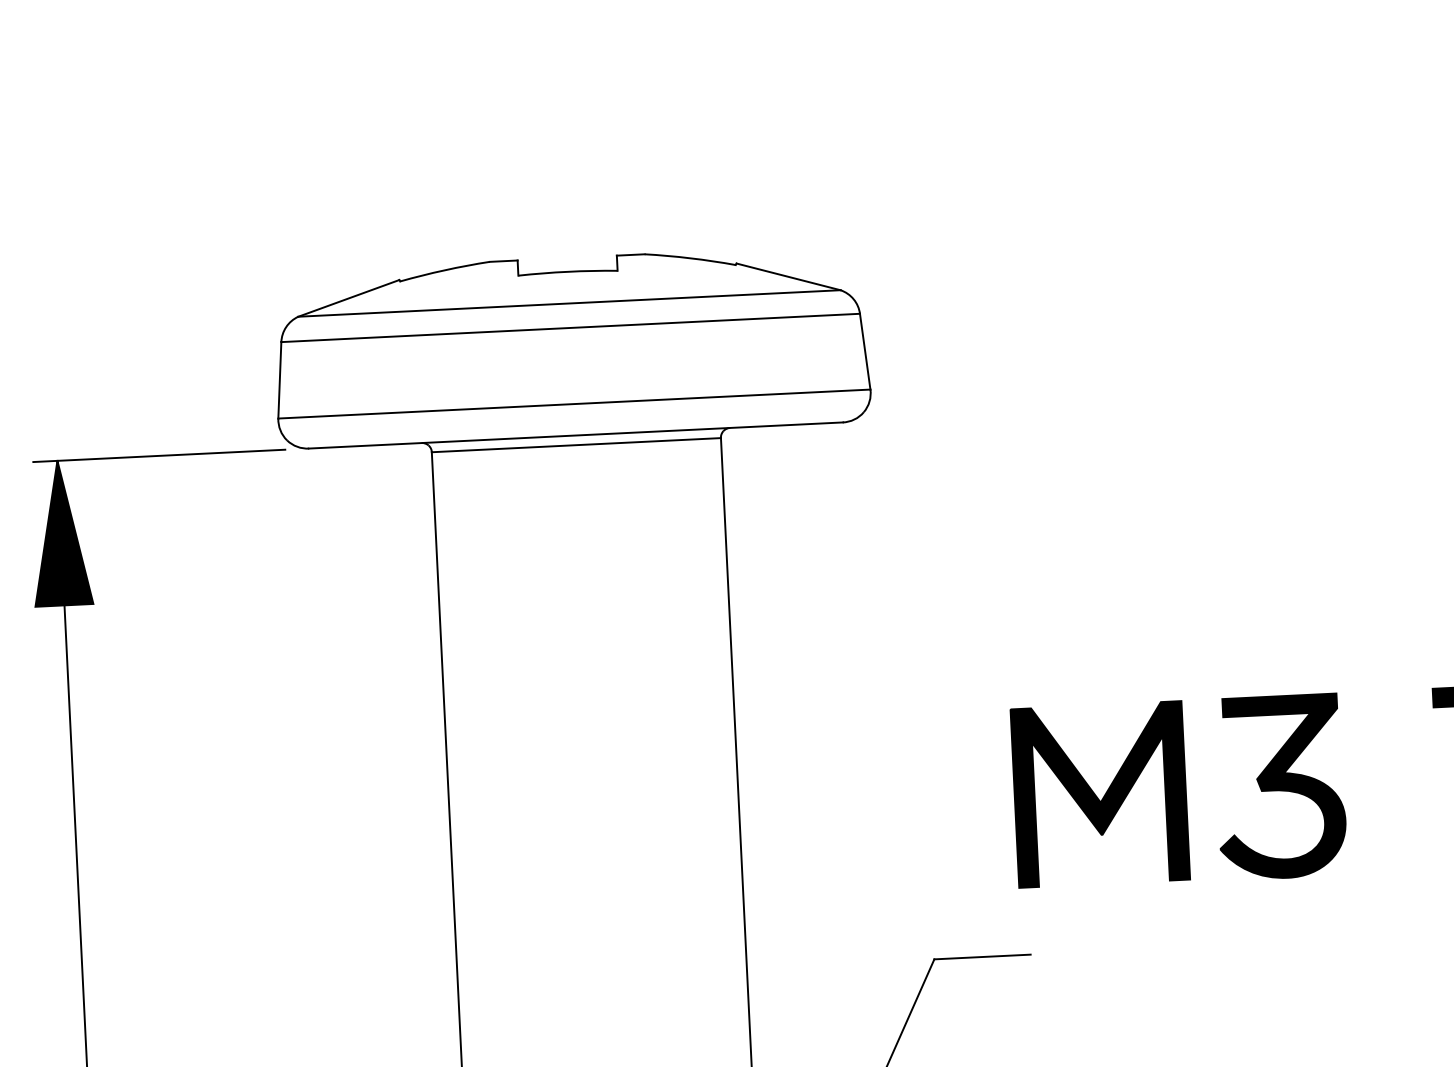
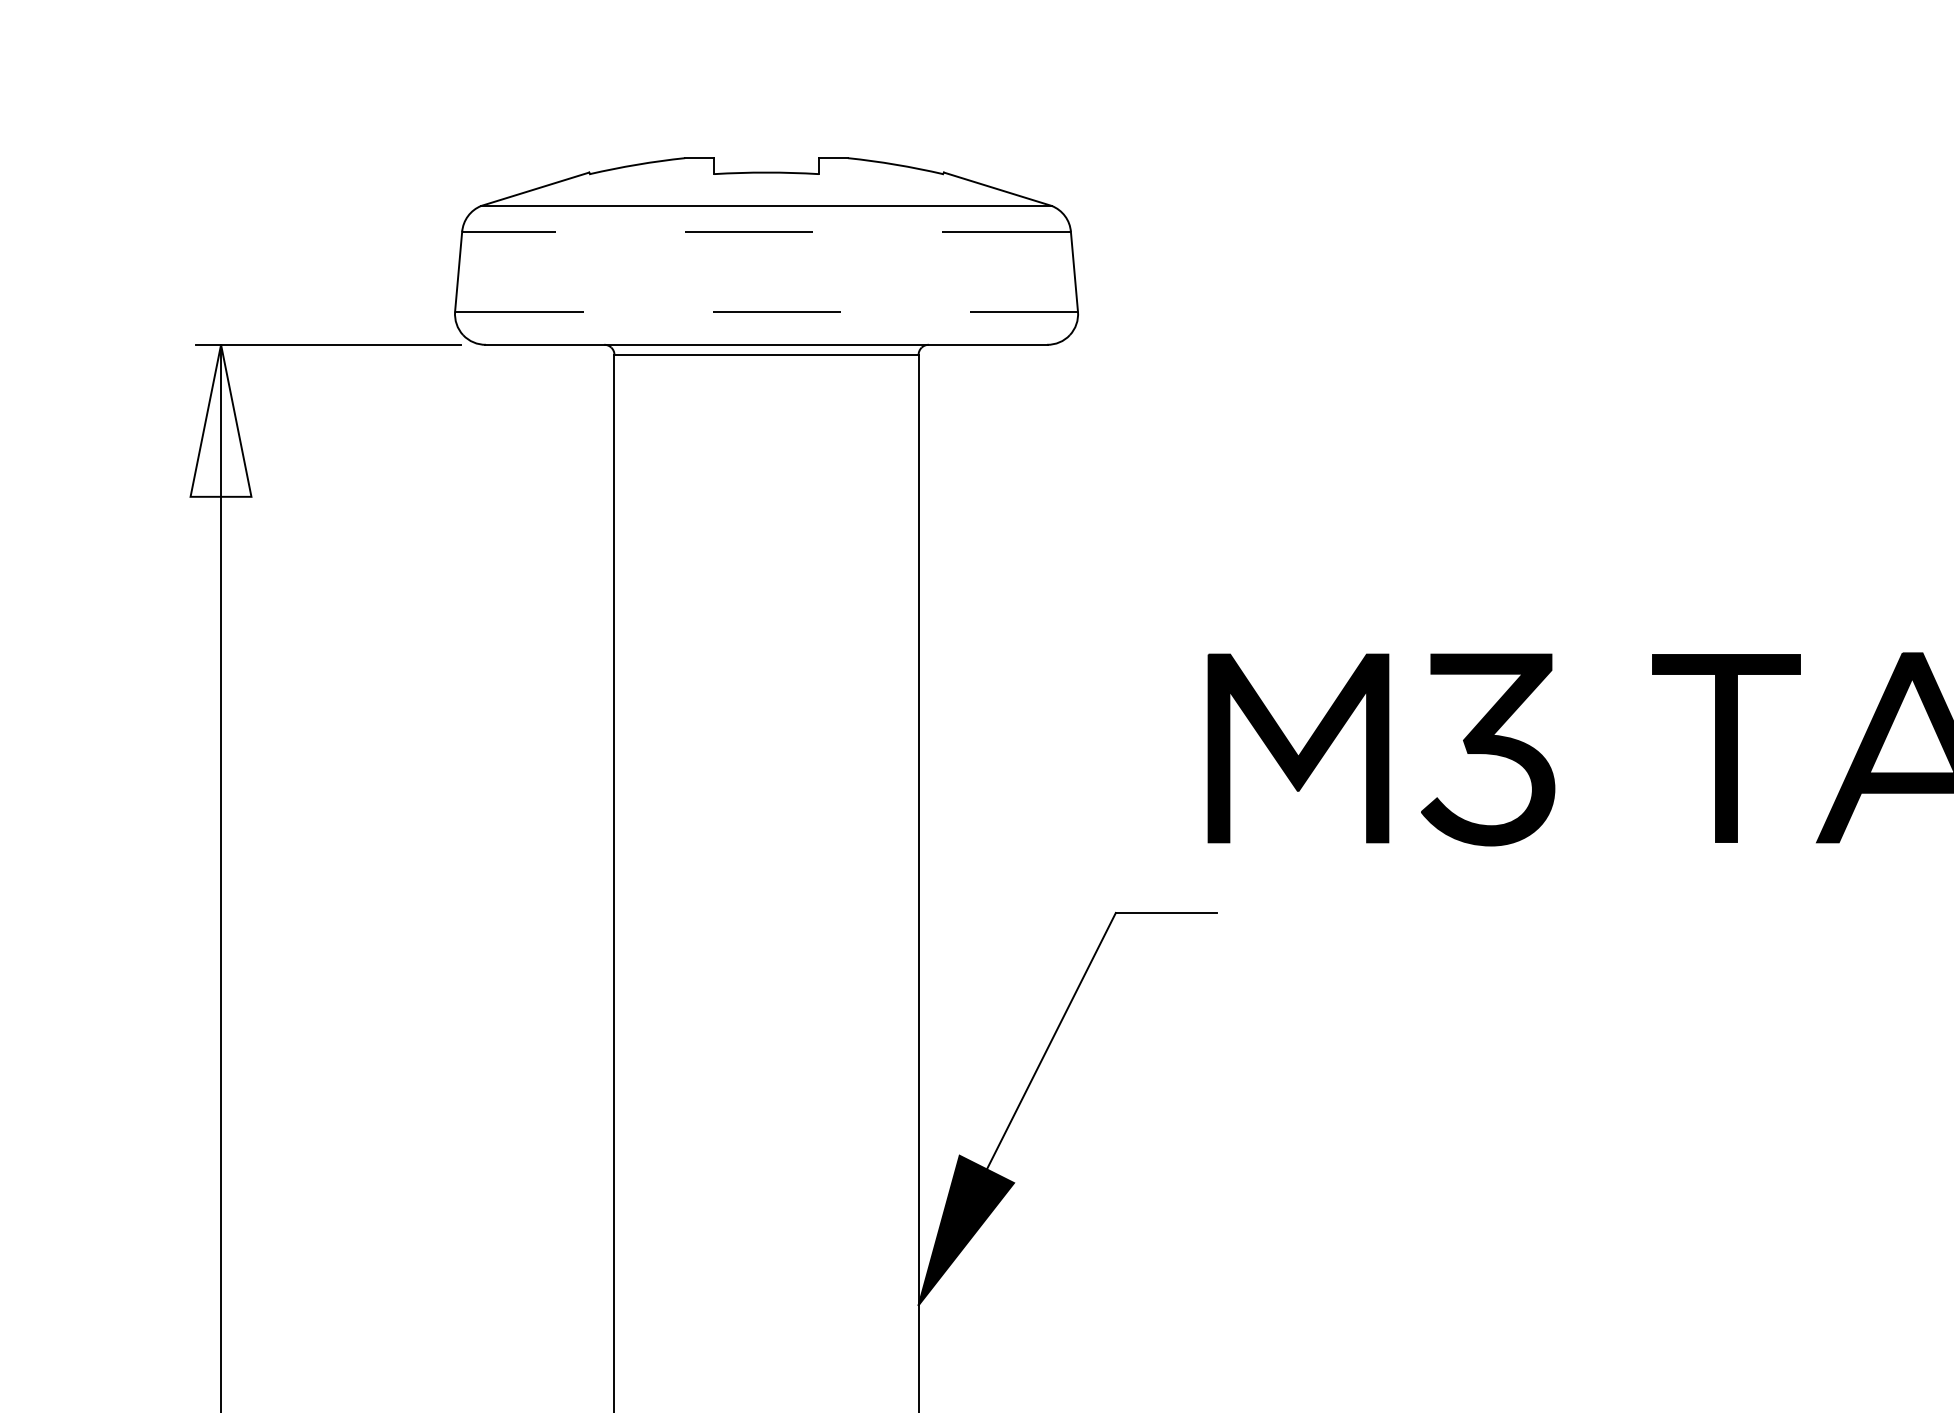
line: (570, 327) -> (766, 231), solid -> dashed
line: (575, 403) -> (767, 311), solid -> dashed
fill: (60, 532) -> (220, 420), removed

